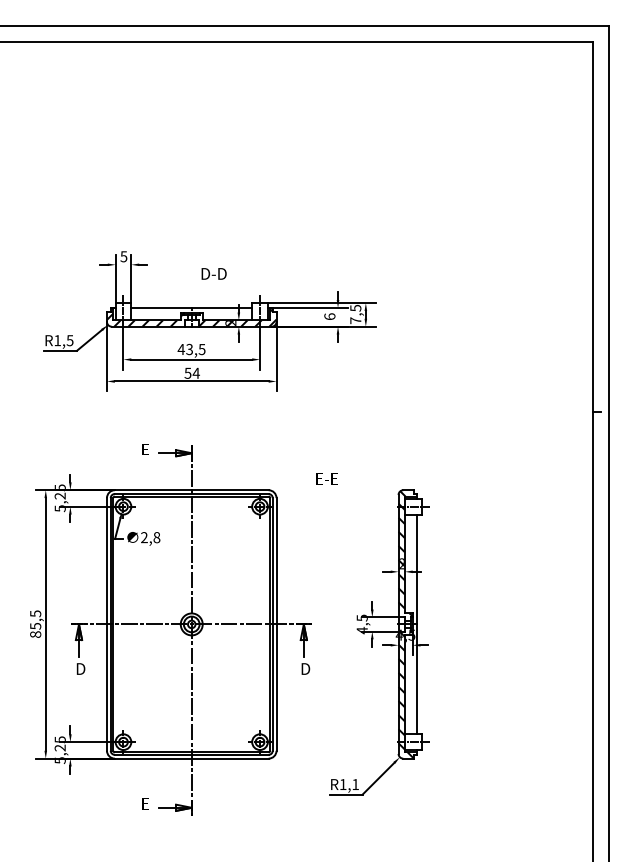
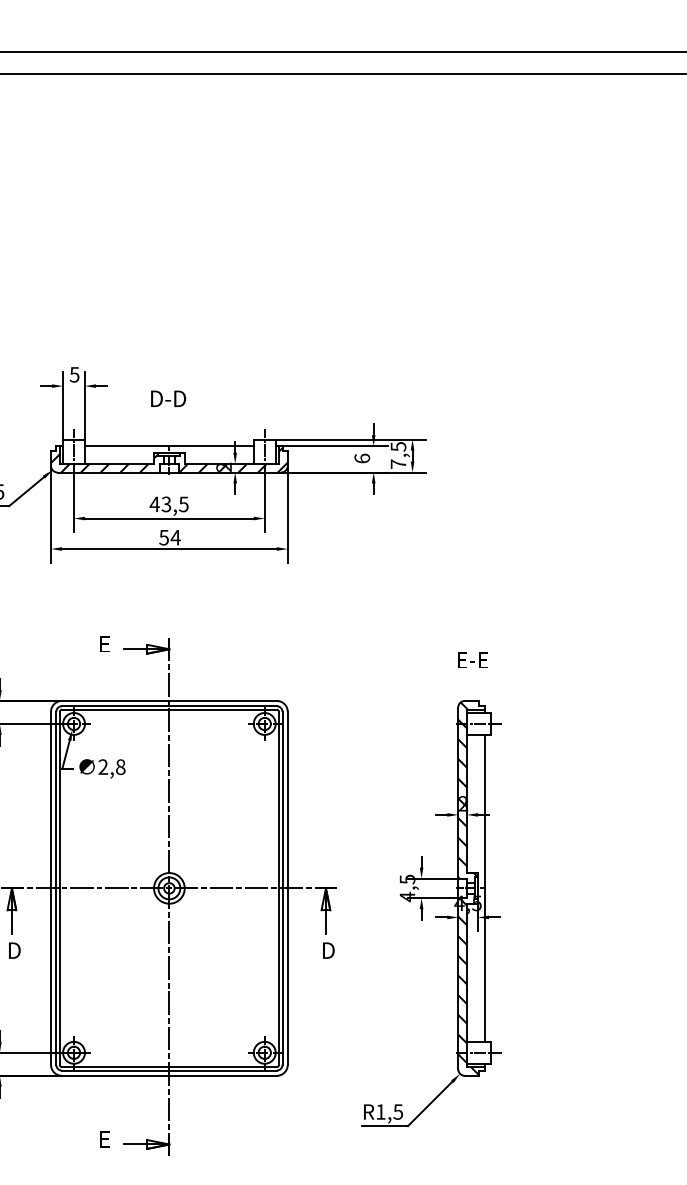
text: (213, 273) -> (167, 398), moved
text: (326, 478) -> (472, 659), moved
text: (355, 784) -> (398, 1111), R1,1 -> R1,5

